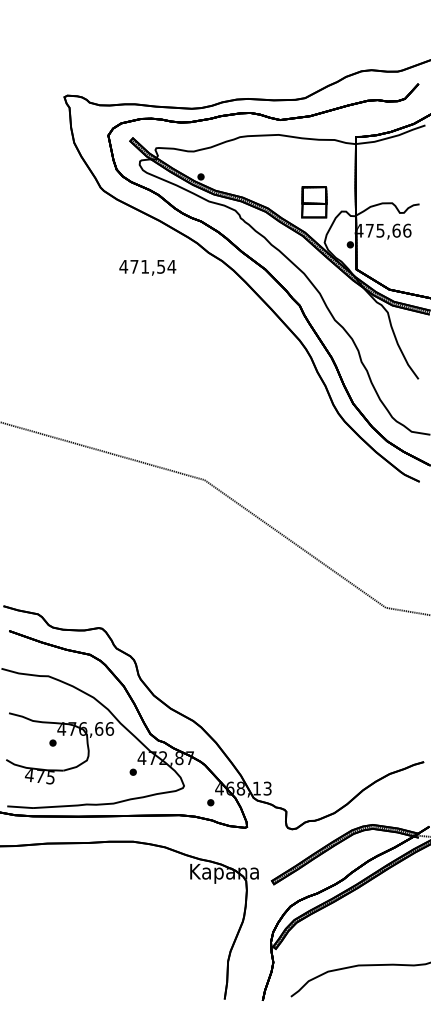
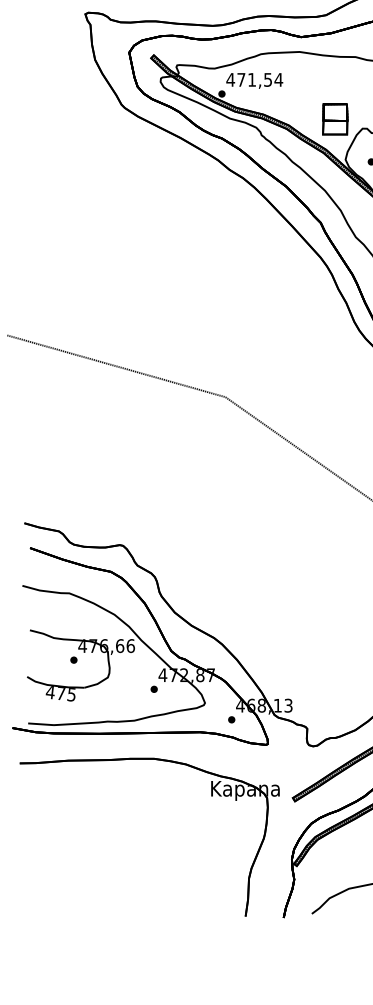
text: (147, 267) -> (254, 80), moved

